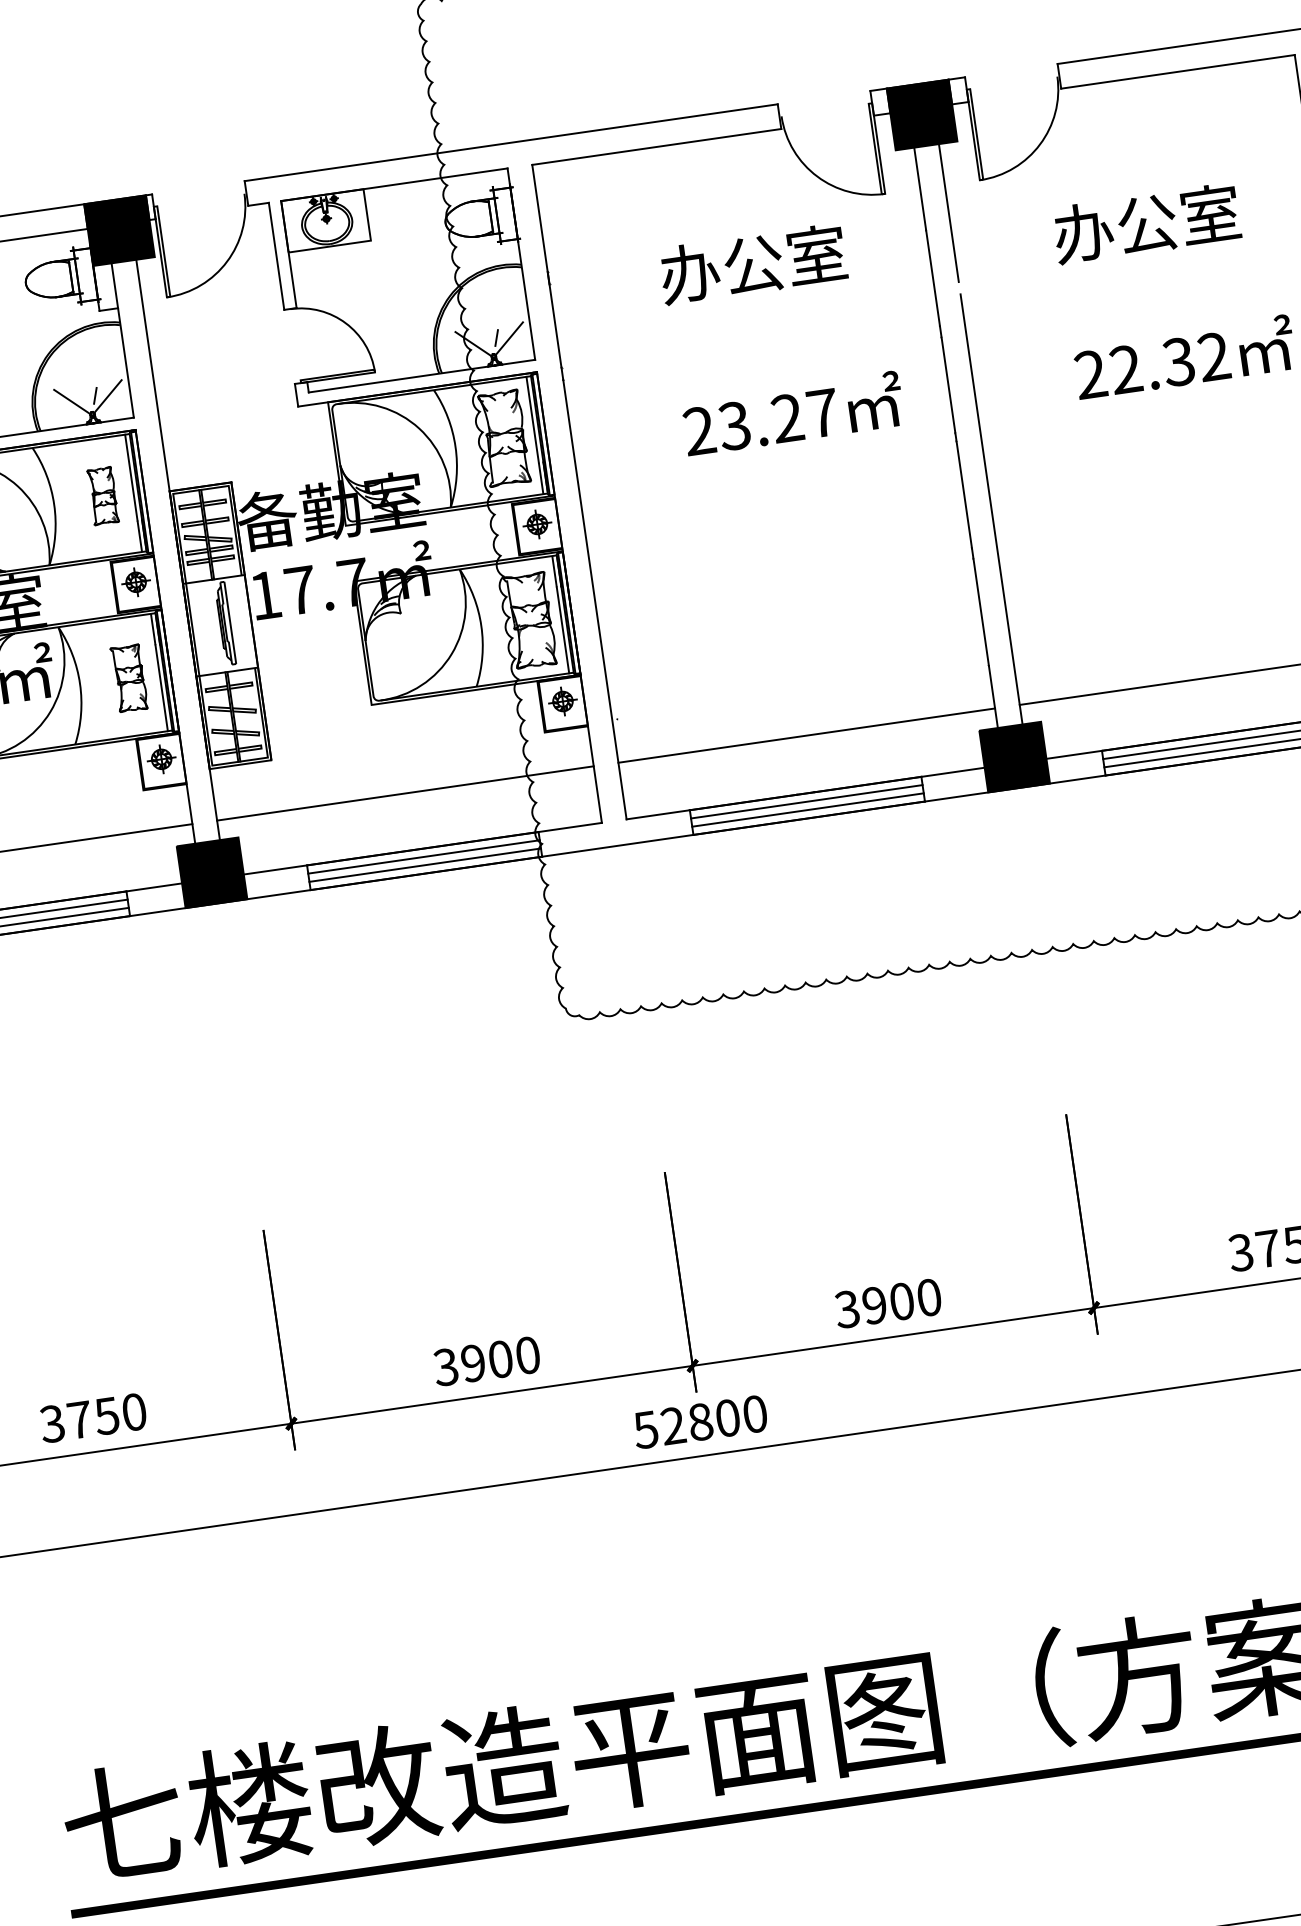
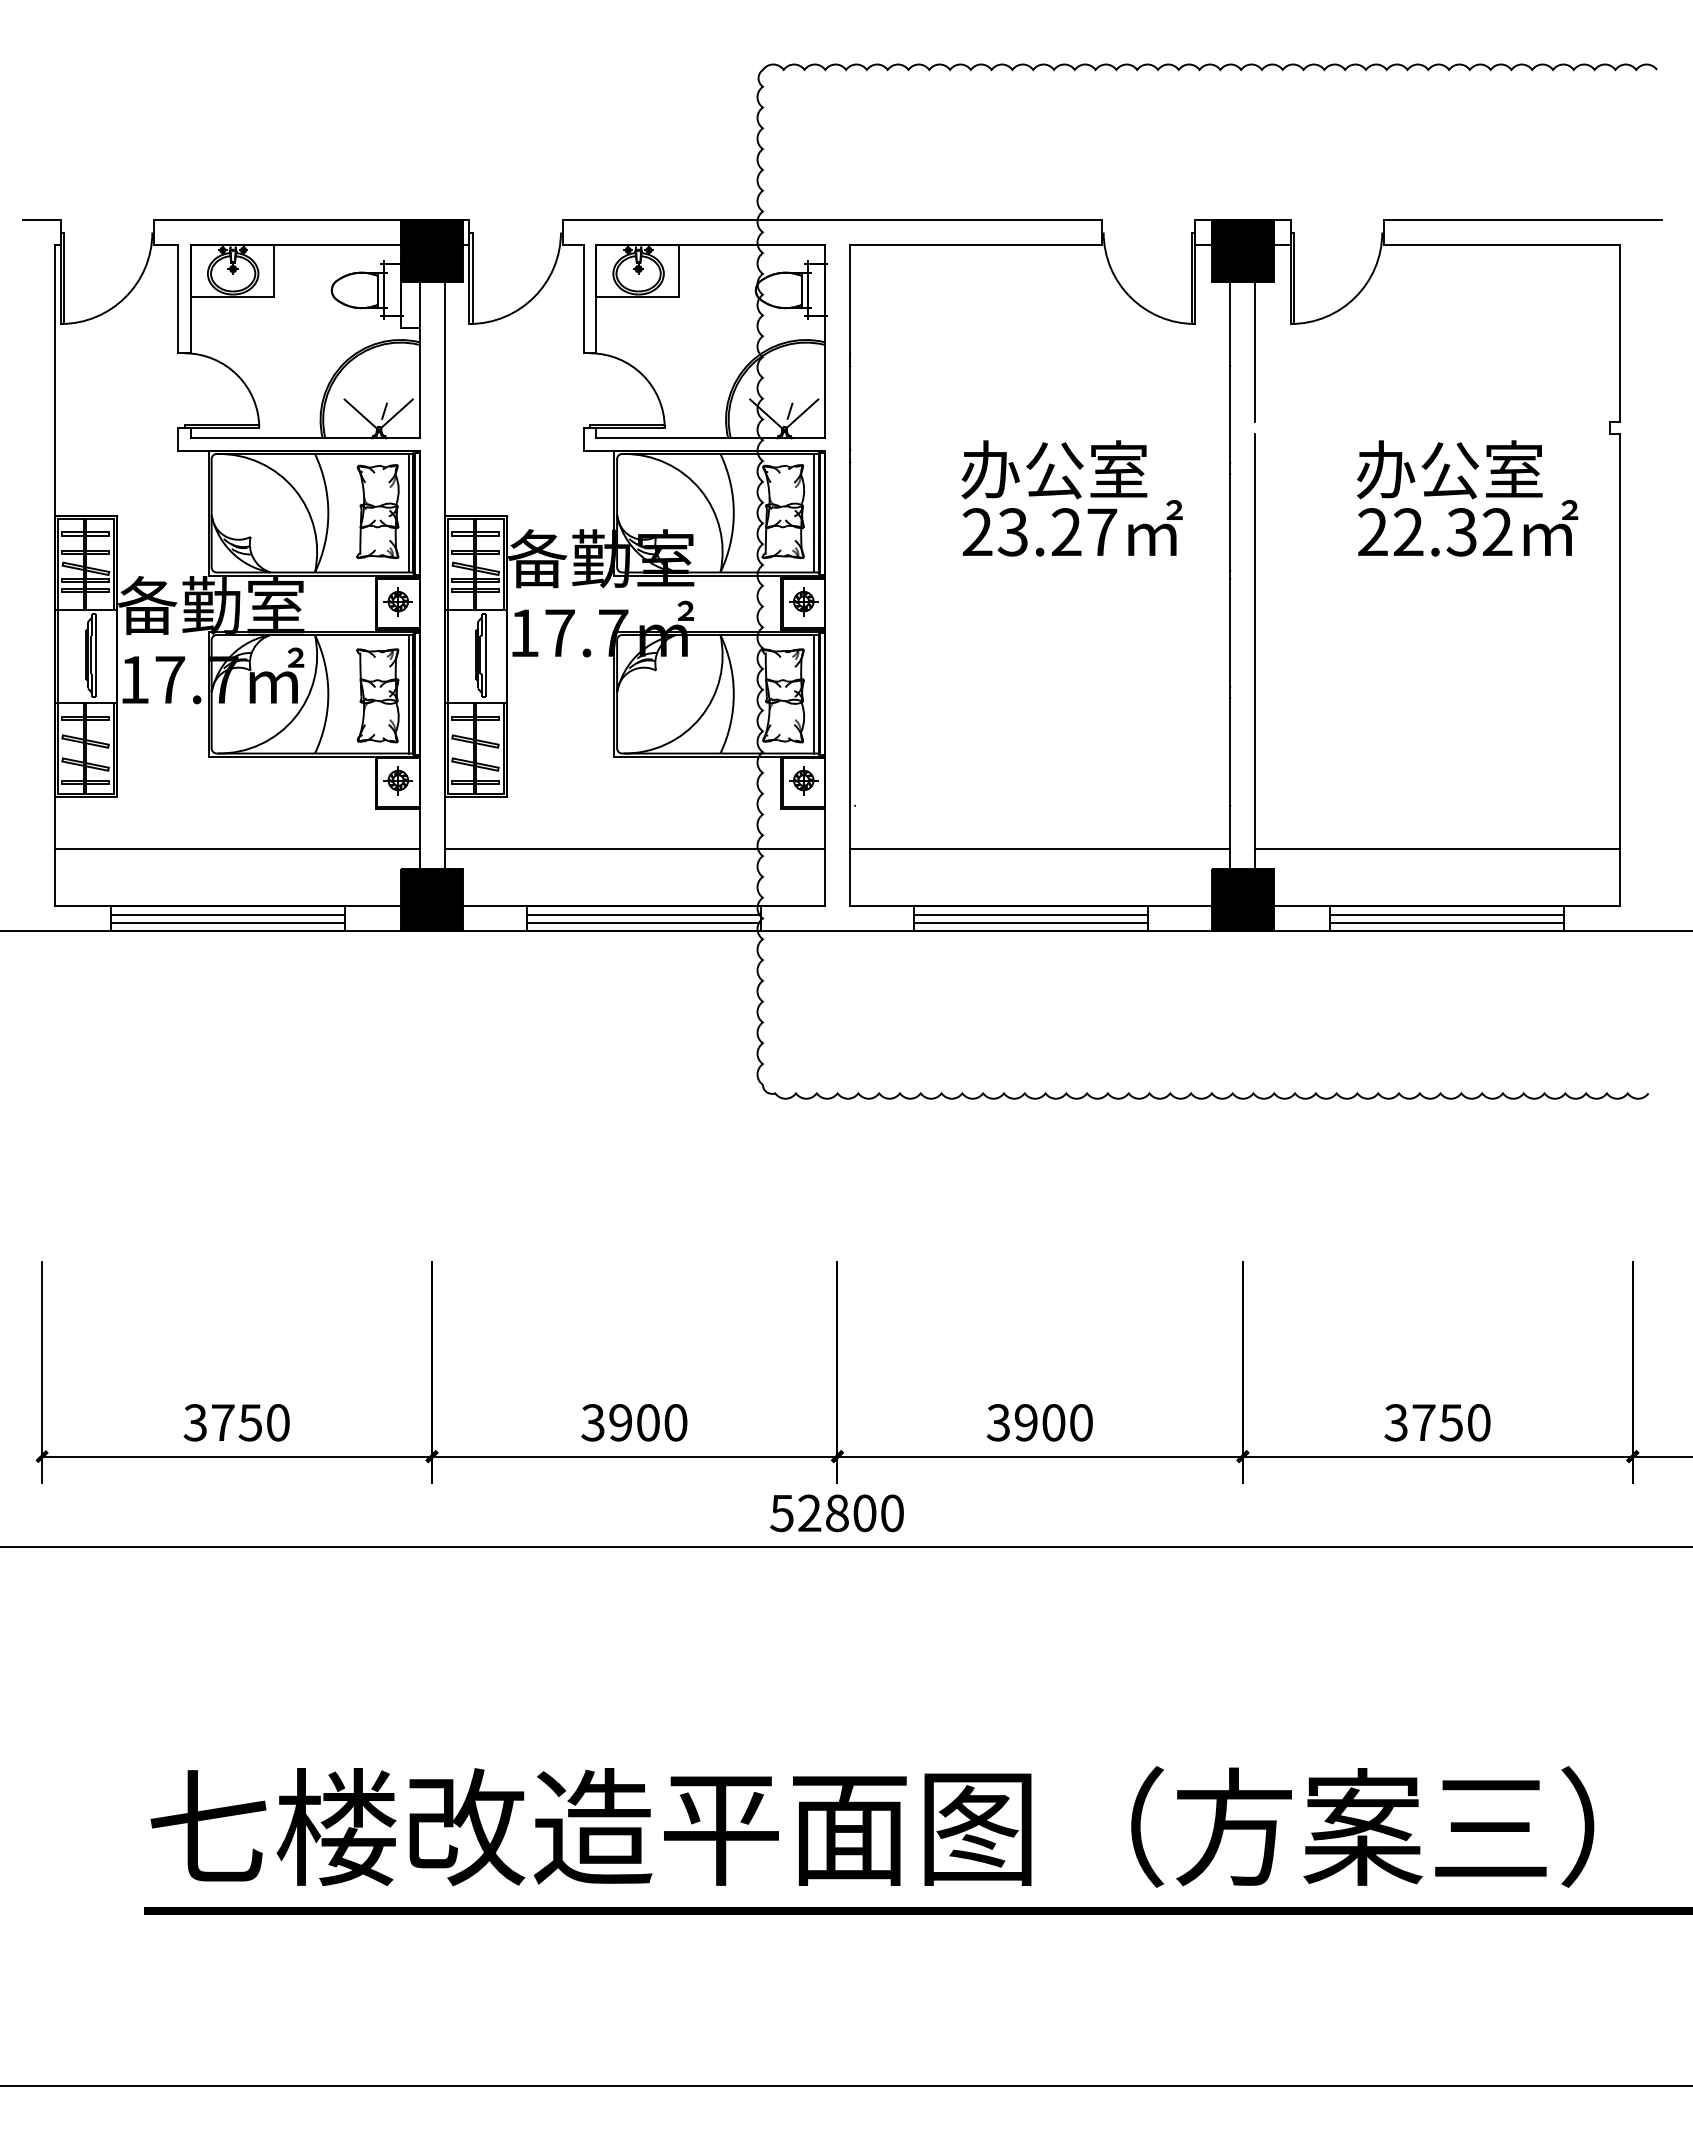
text: (1146, 223) -> (1449, 469), moved
text: (753, 263) -> (1054, 469), moved
part: (102, 496) -> (377, 511), size x1.67
part: (128, 678) -> (377, 695), size x1.43

